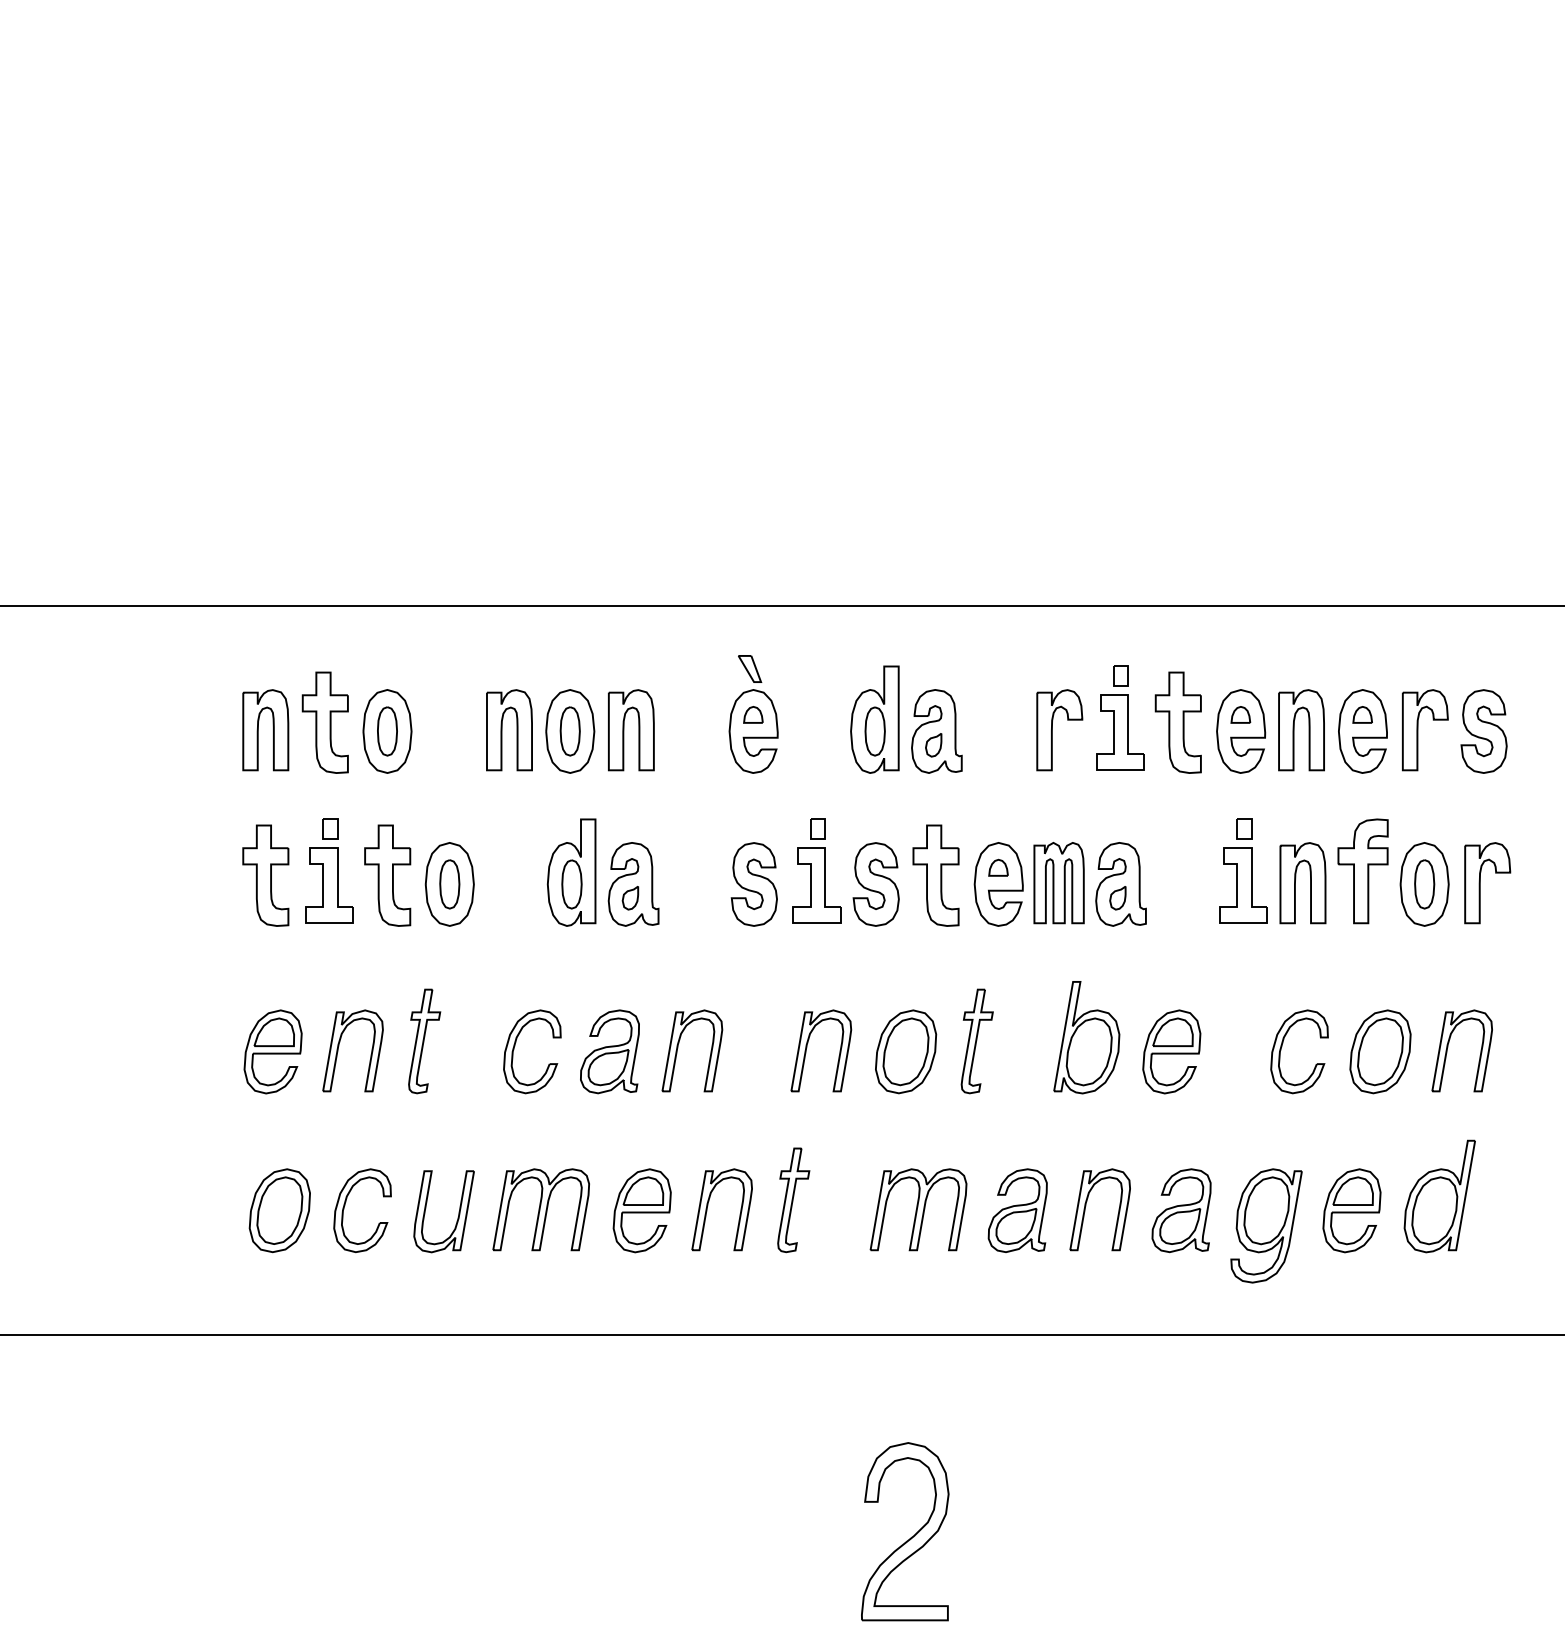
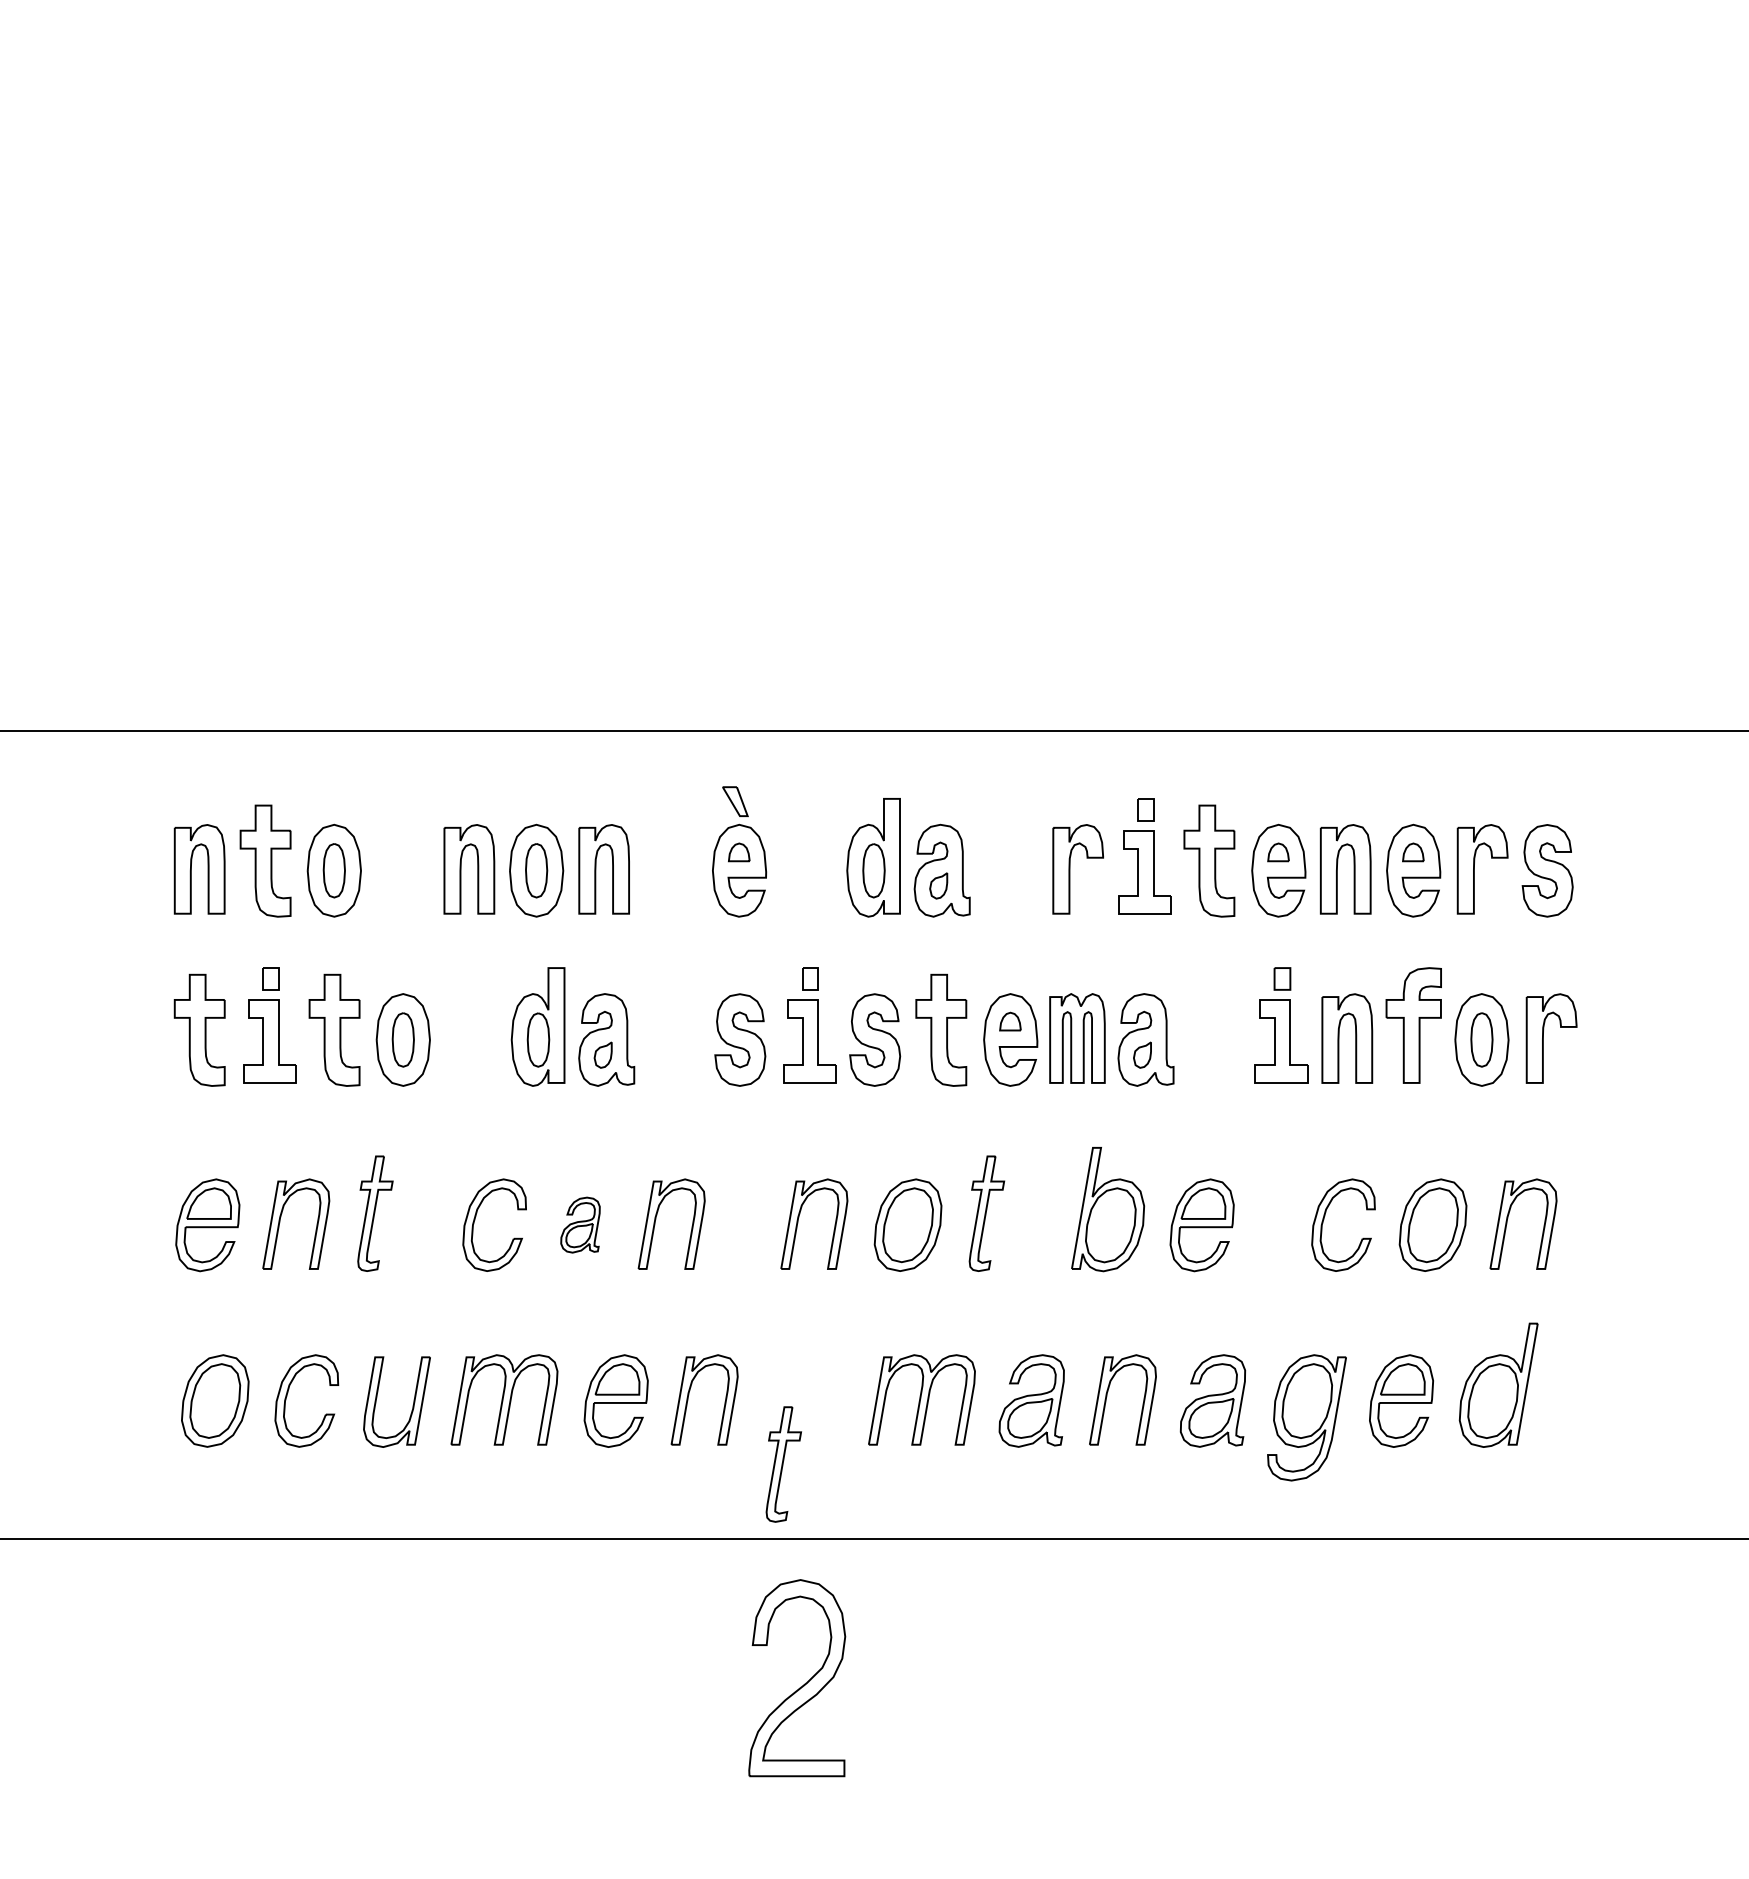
part: (609, 1051) -> (580, 1224), size x0.6
part: (793, 1200) -> (783, 1464), moved
part: (910, 1537) -> (803, 1684), moved

